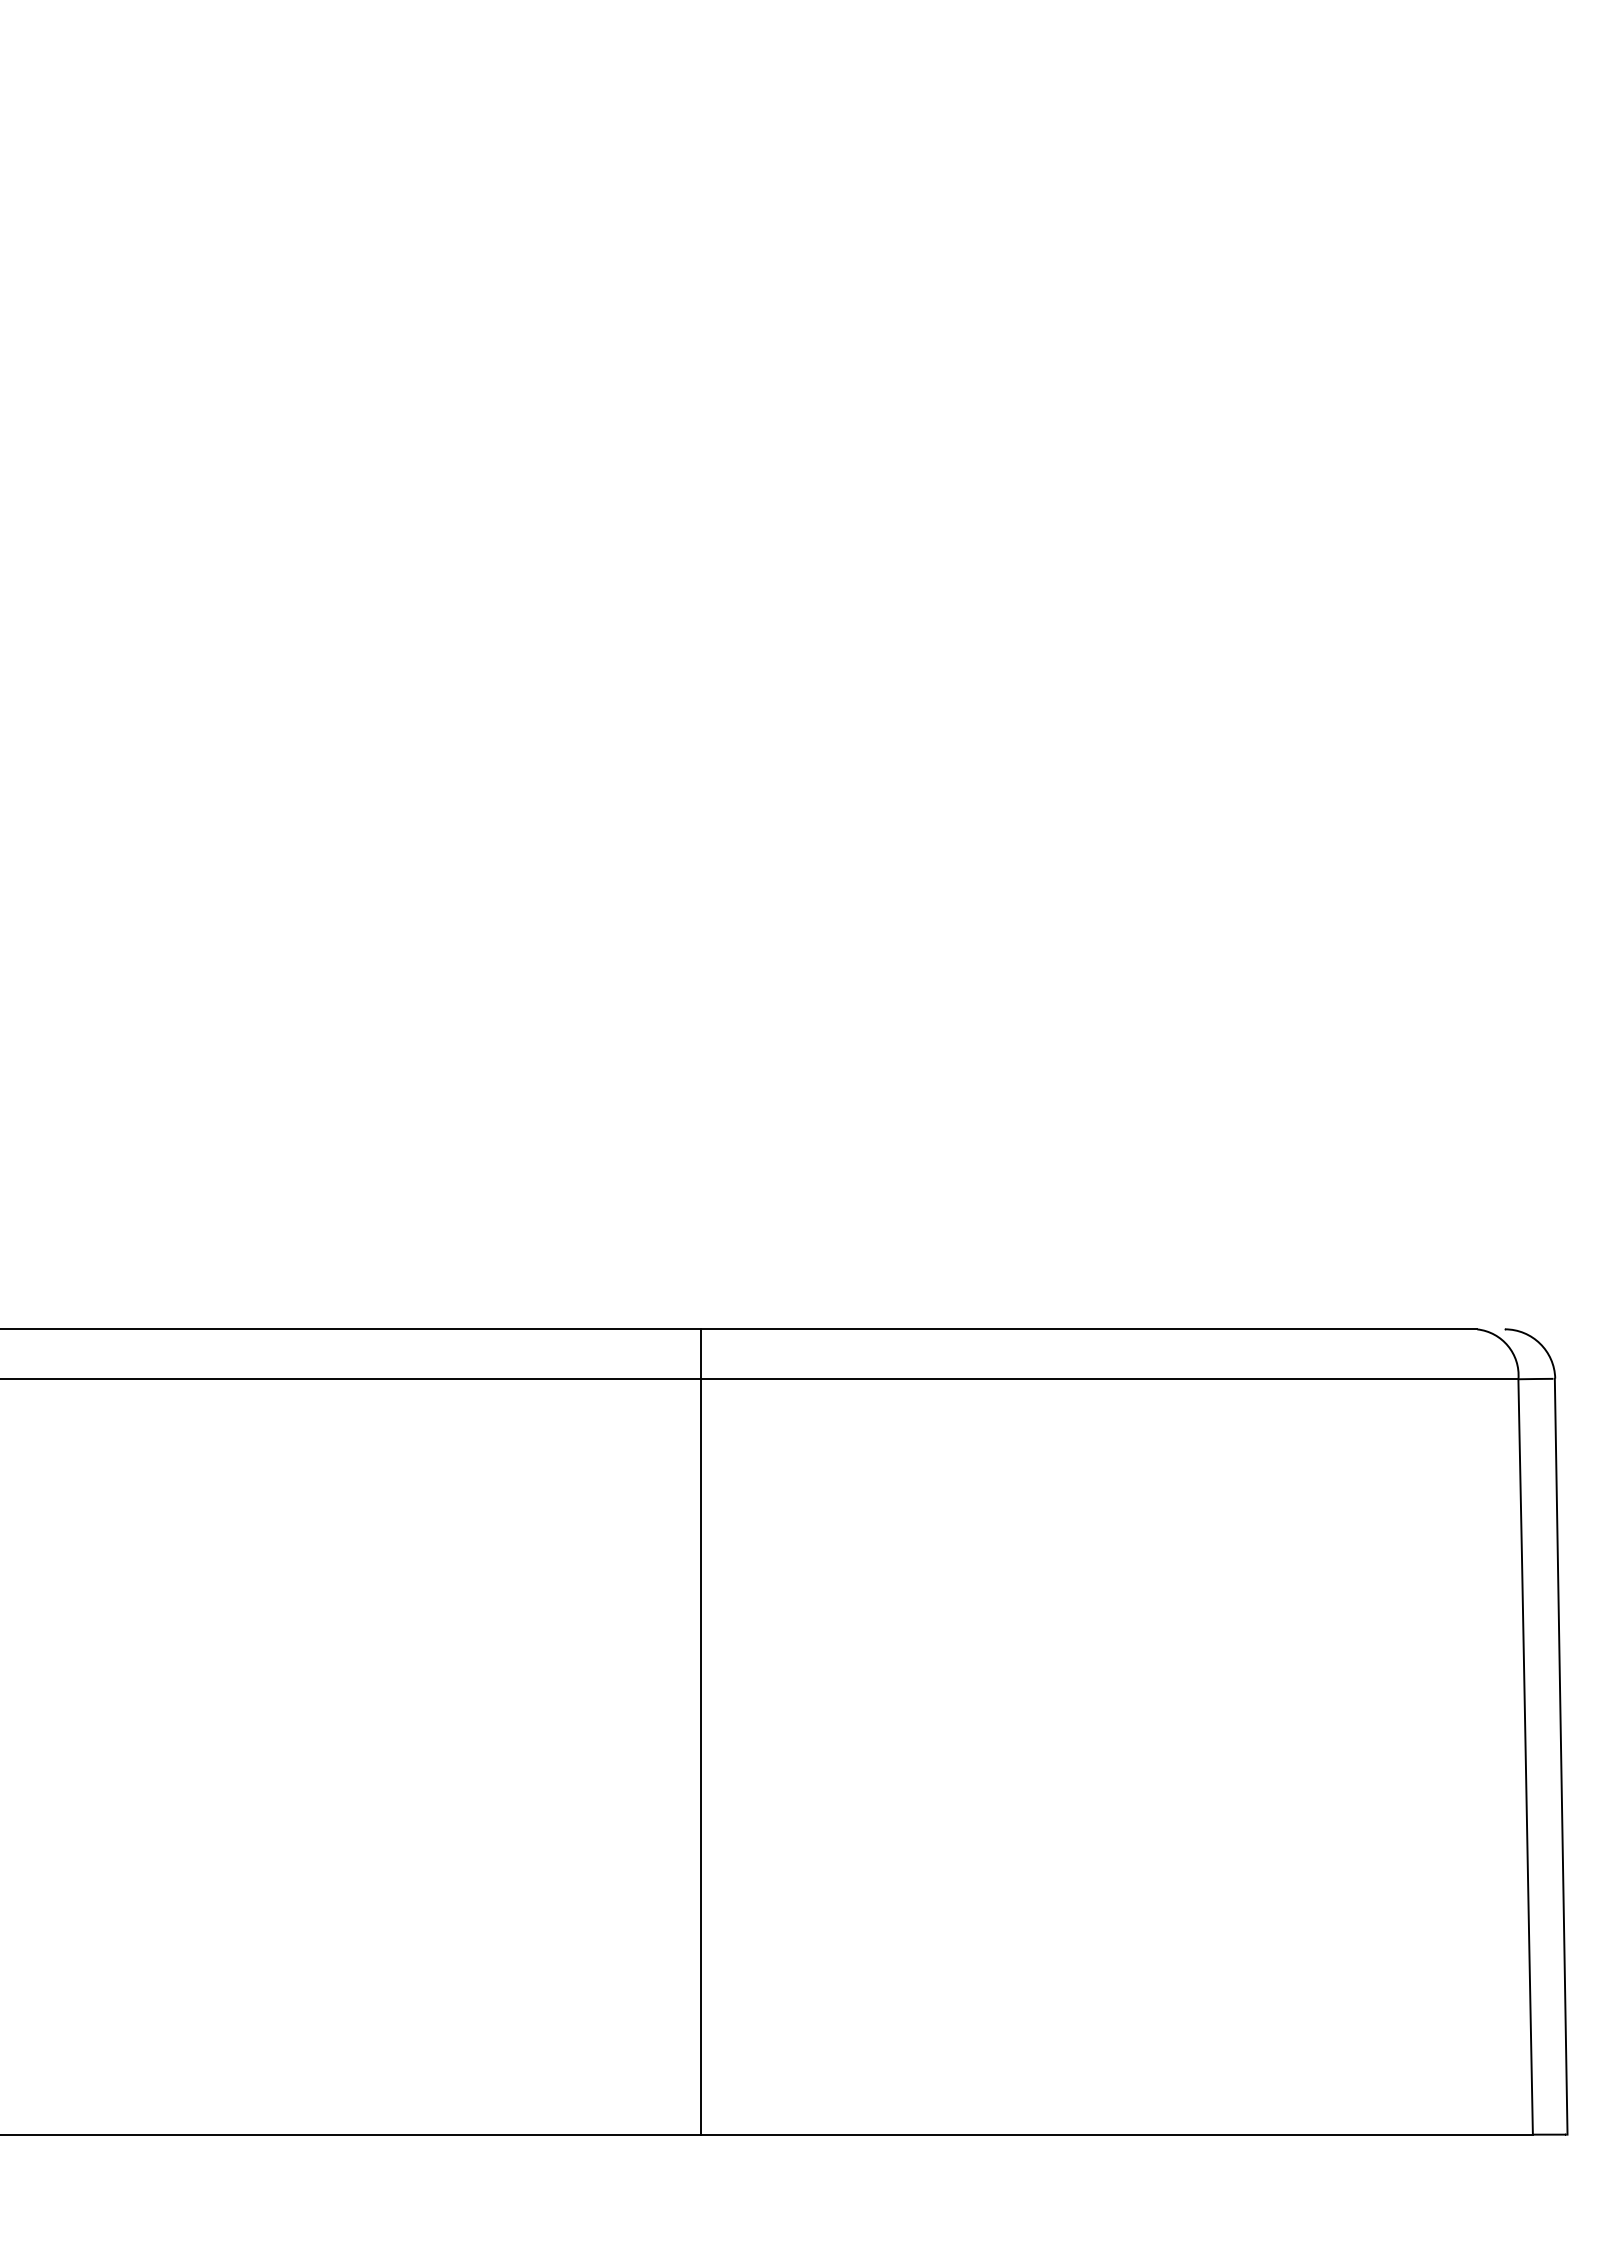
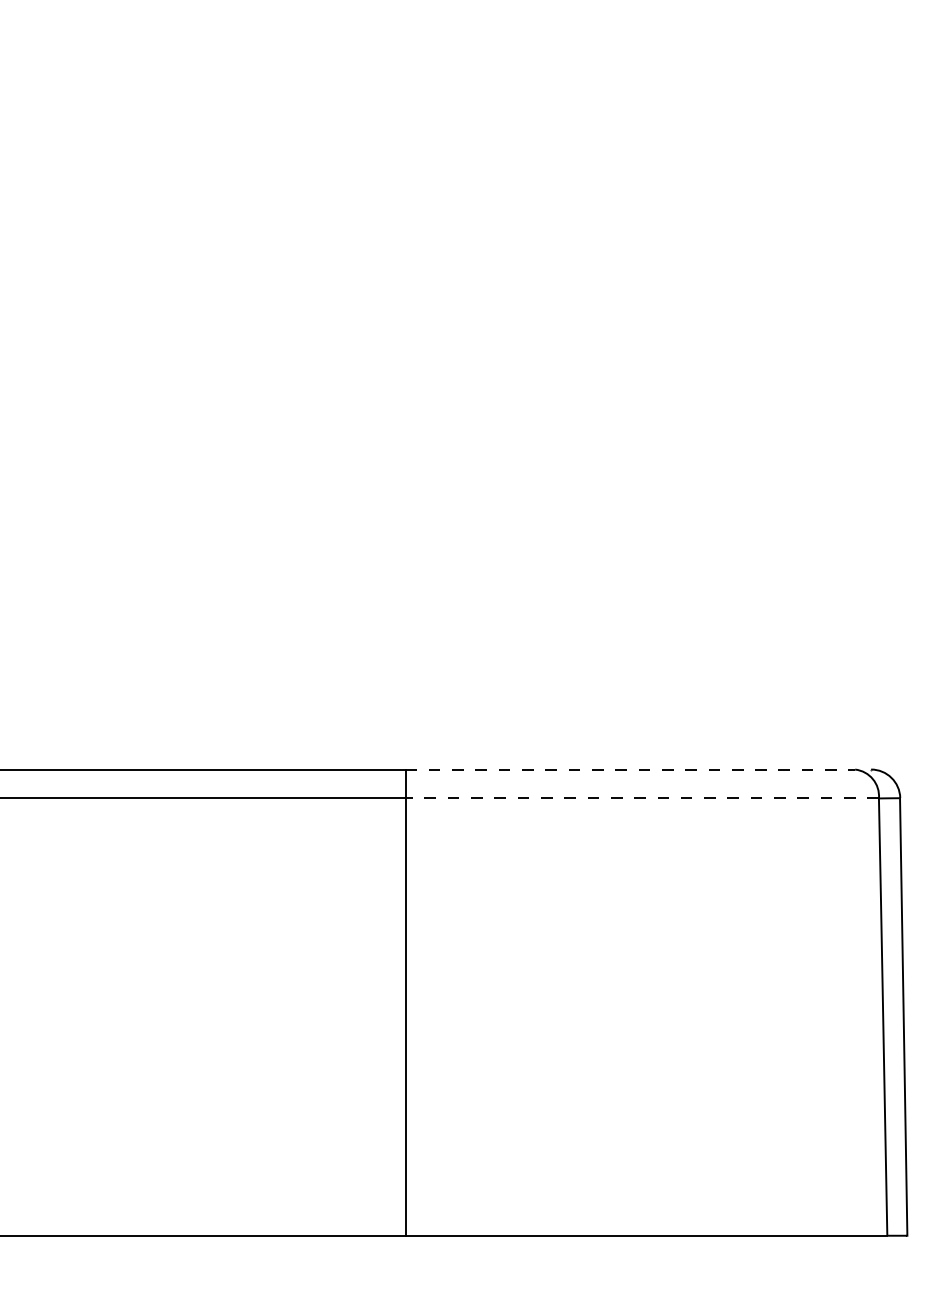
line: (1089, 1329) -> (630, 769), solid -> dashed
line: (1109, 1379) -> (642, 798), solid -> dashed

